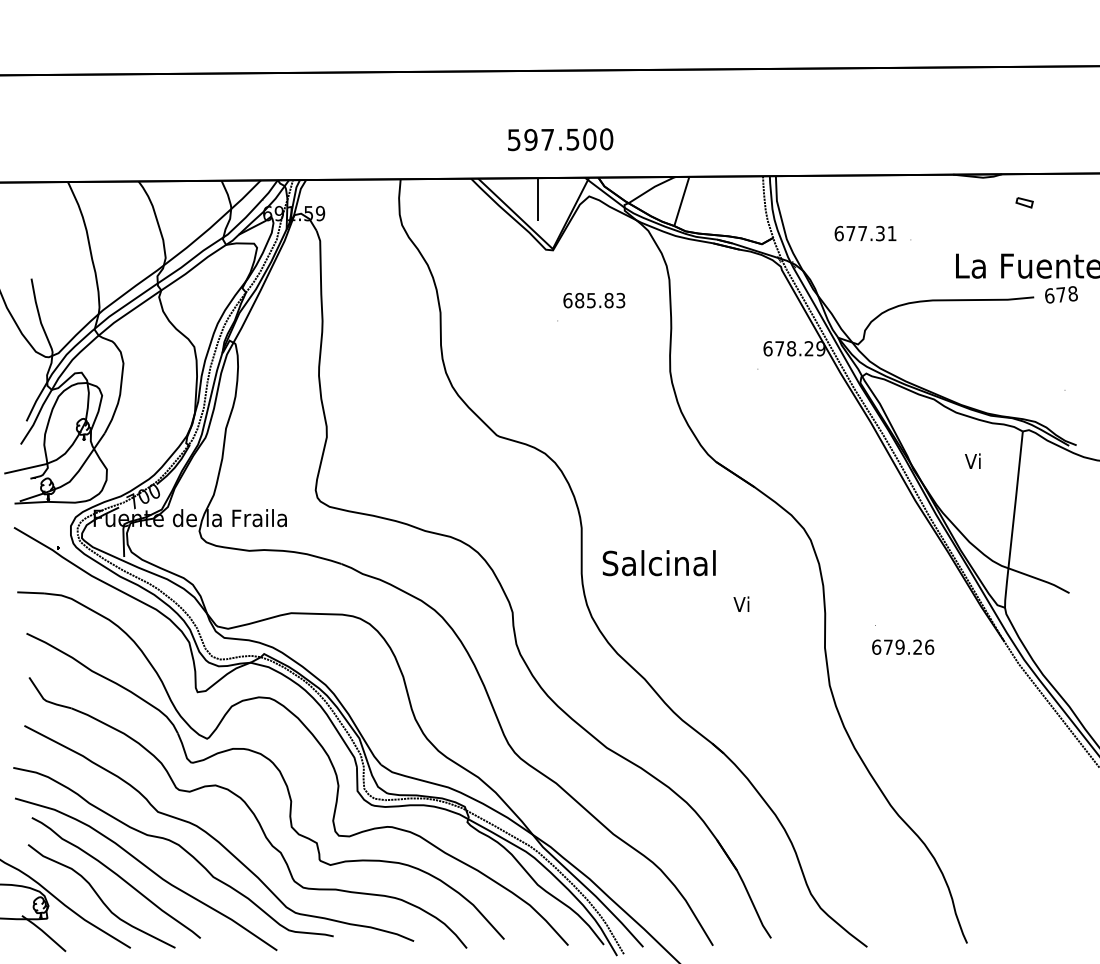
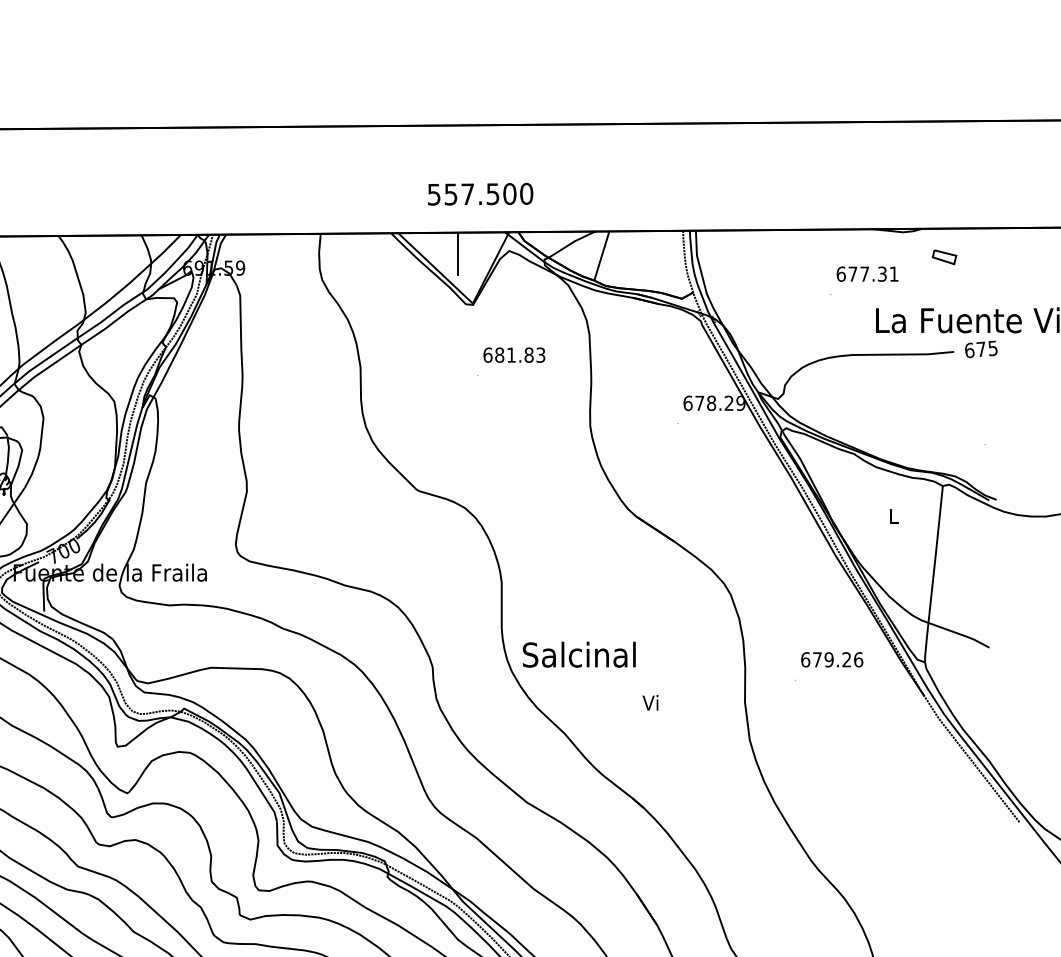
text: (530, 139) -> (450, 194), 597.500 -> 557.500
part: (1024, 202) -> (944, 257), size x1.43
text: (865, 233) -> (867, 274), moved
text: (1072, 293) -> (992, 348), 678 -> 675
text: (591, 300) -> (511, 355), 685.83 -> 681.83
text: (972, 460) -> (892, 515), Vi -> L
text: (658, 563) -> (578, 655), moved
text: (741, 603) -> (650, 702), moved
text: (903, 646) -> (832, 659), moved

